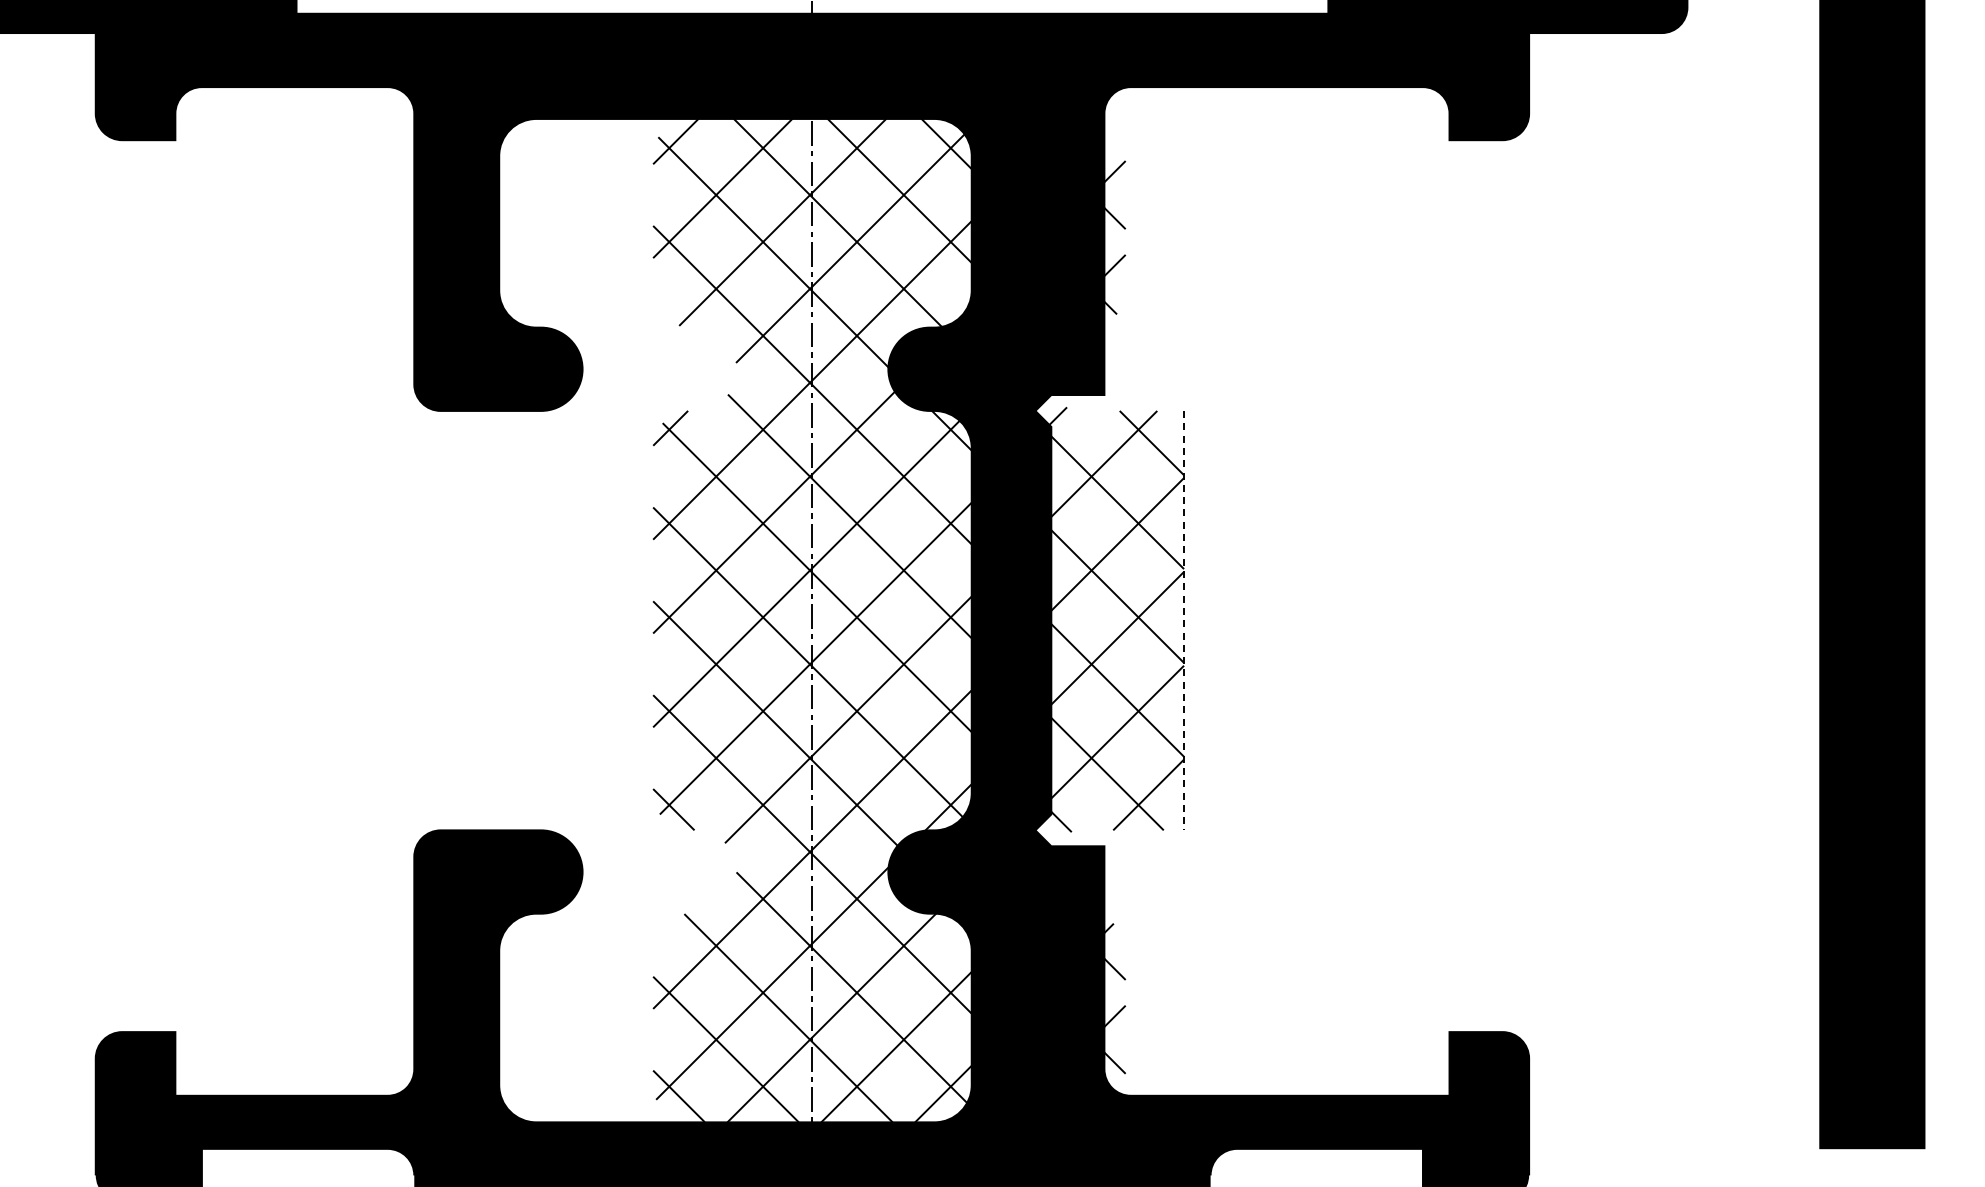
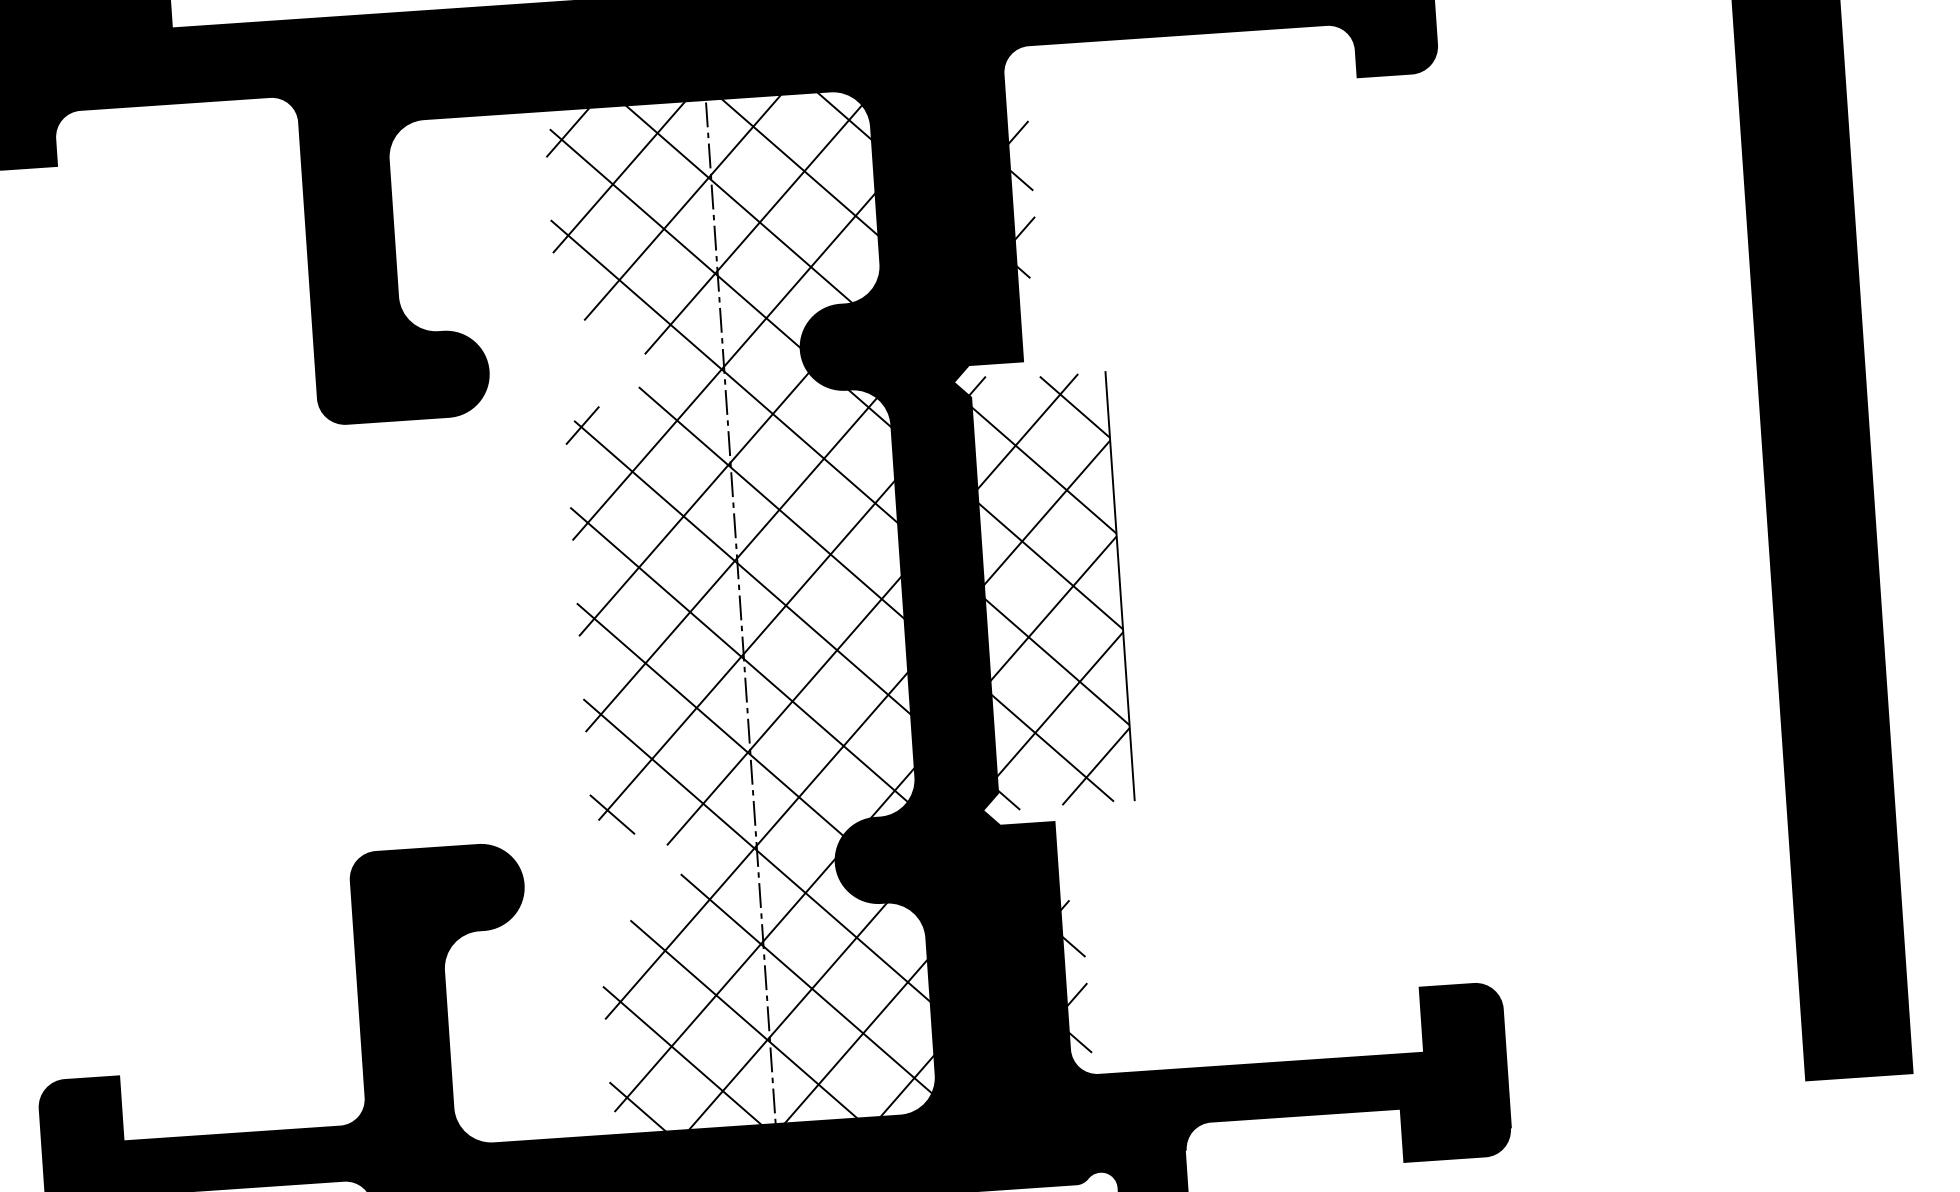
line: (1184, 620) -> (1120, 585), dashed -> solid

